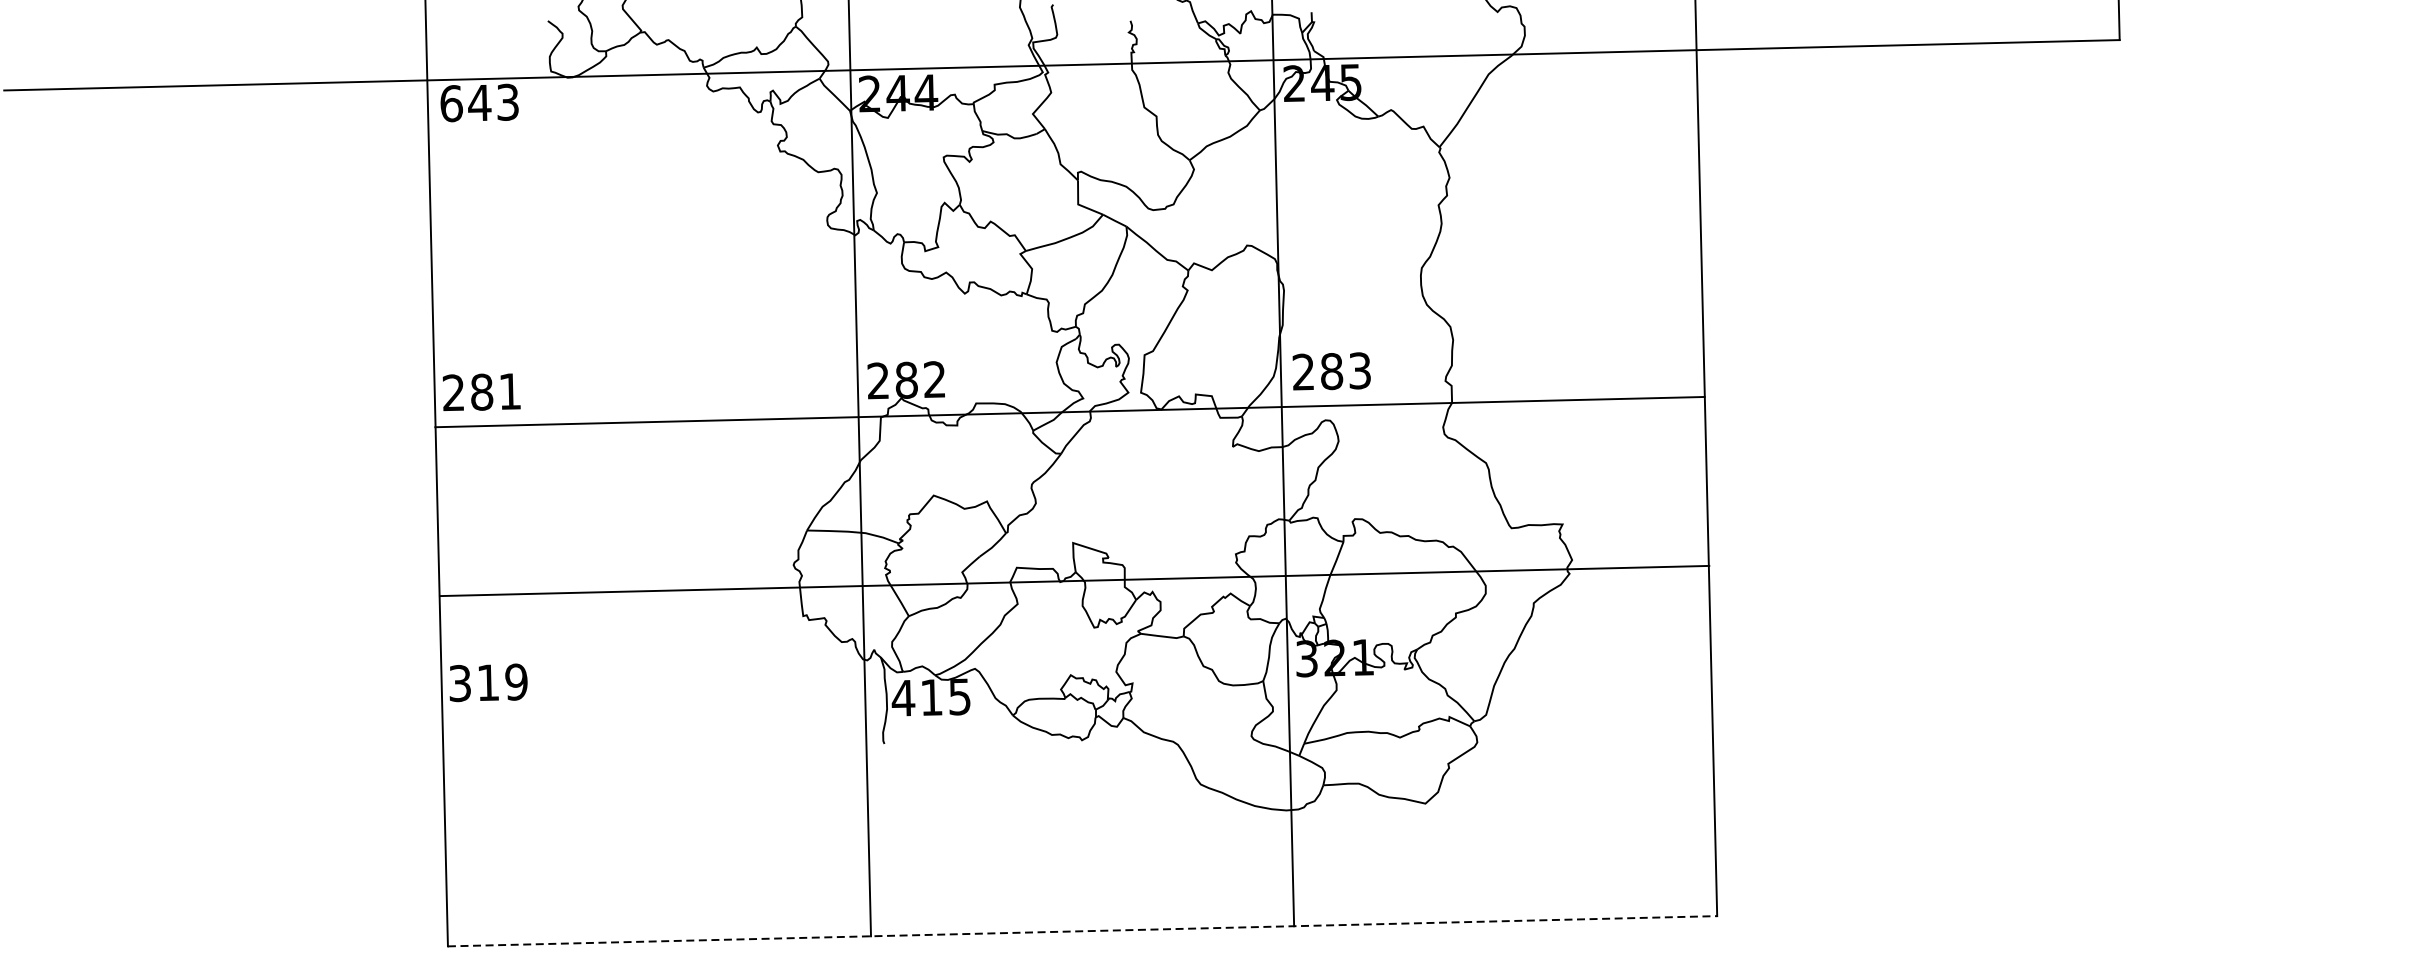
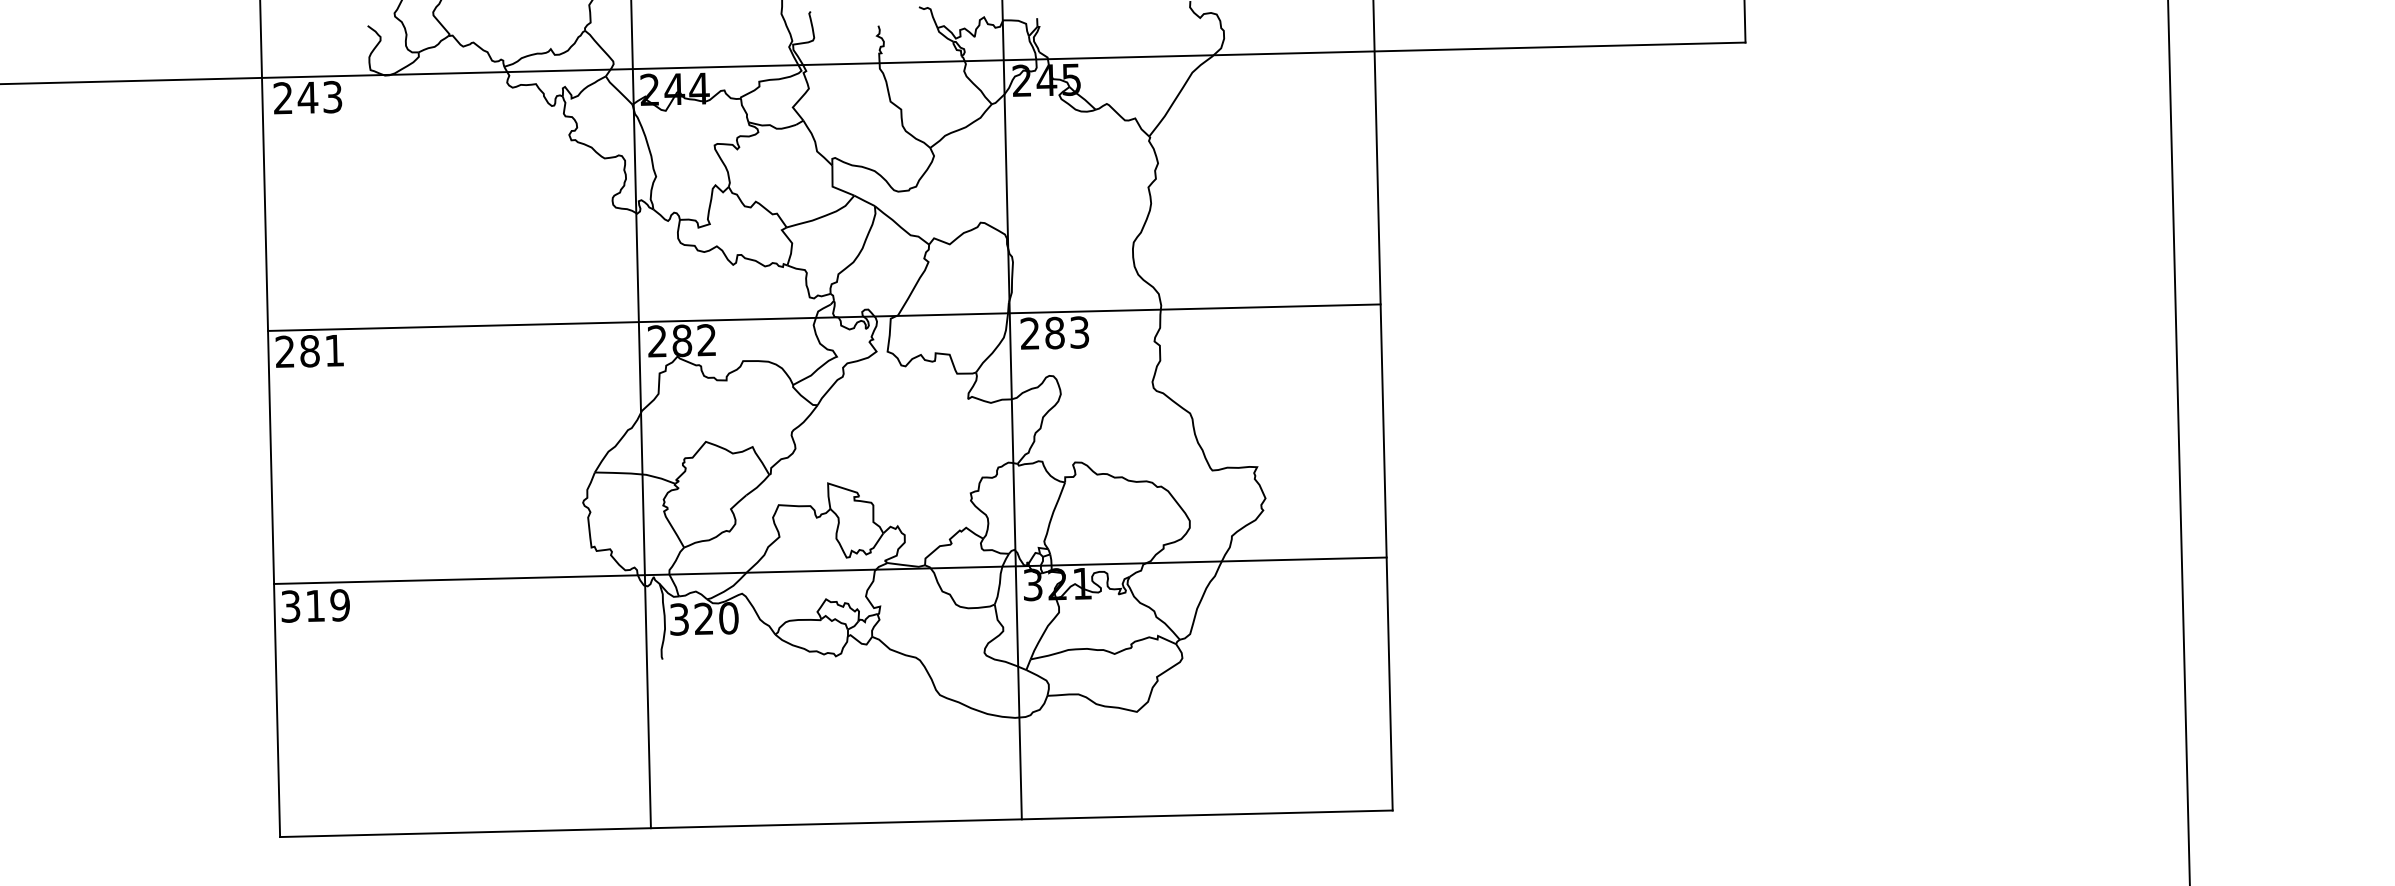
text: (451, 103) -> (283, 98), 643 -> 243
line: (1070, 411) -> (824, 317), moved
line: (1074, 580) -> (830, 570), moved
text: (930, 697) -> (703, 618), 415 -> 320
line: (1082, 930) -> (836, 823), dashed -> solid

